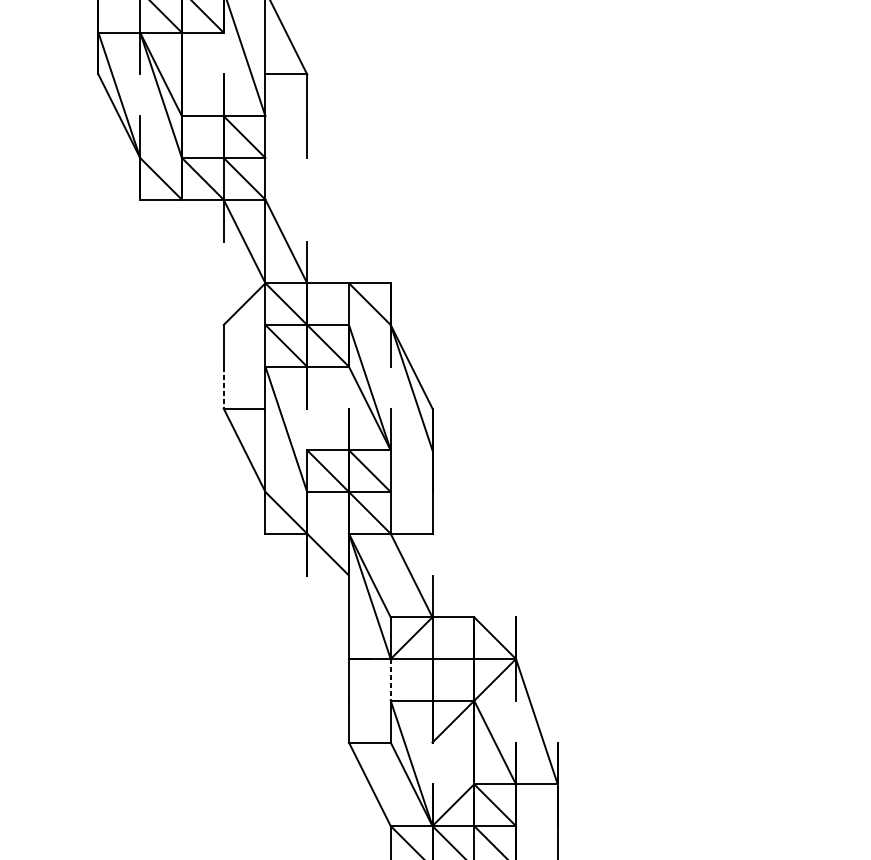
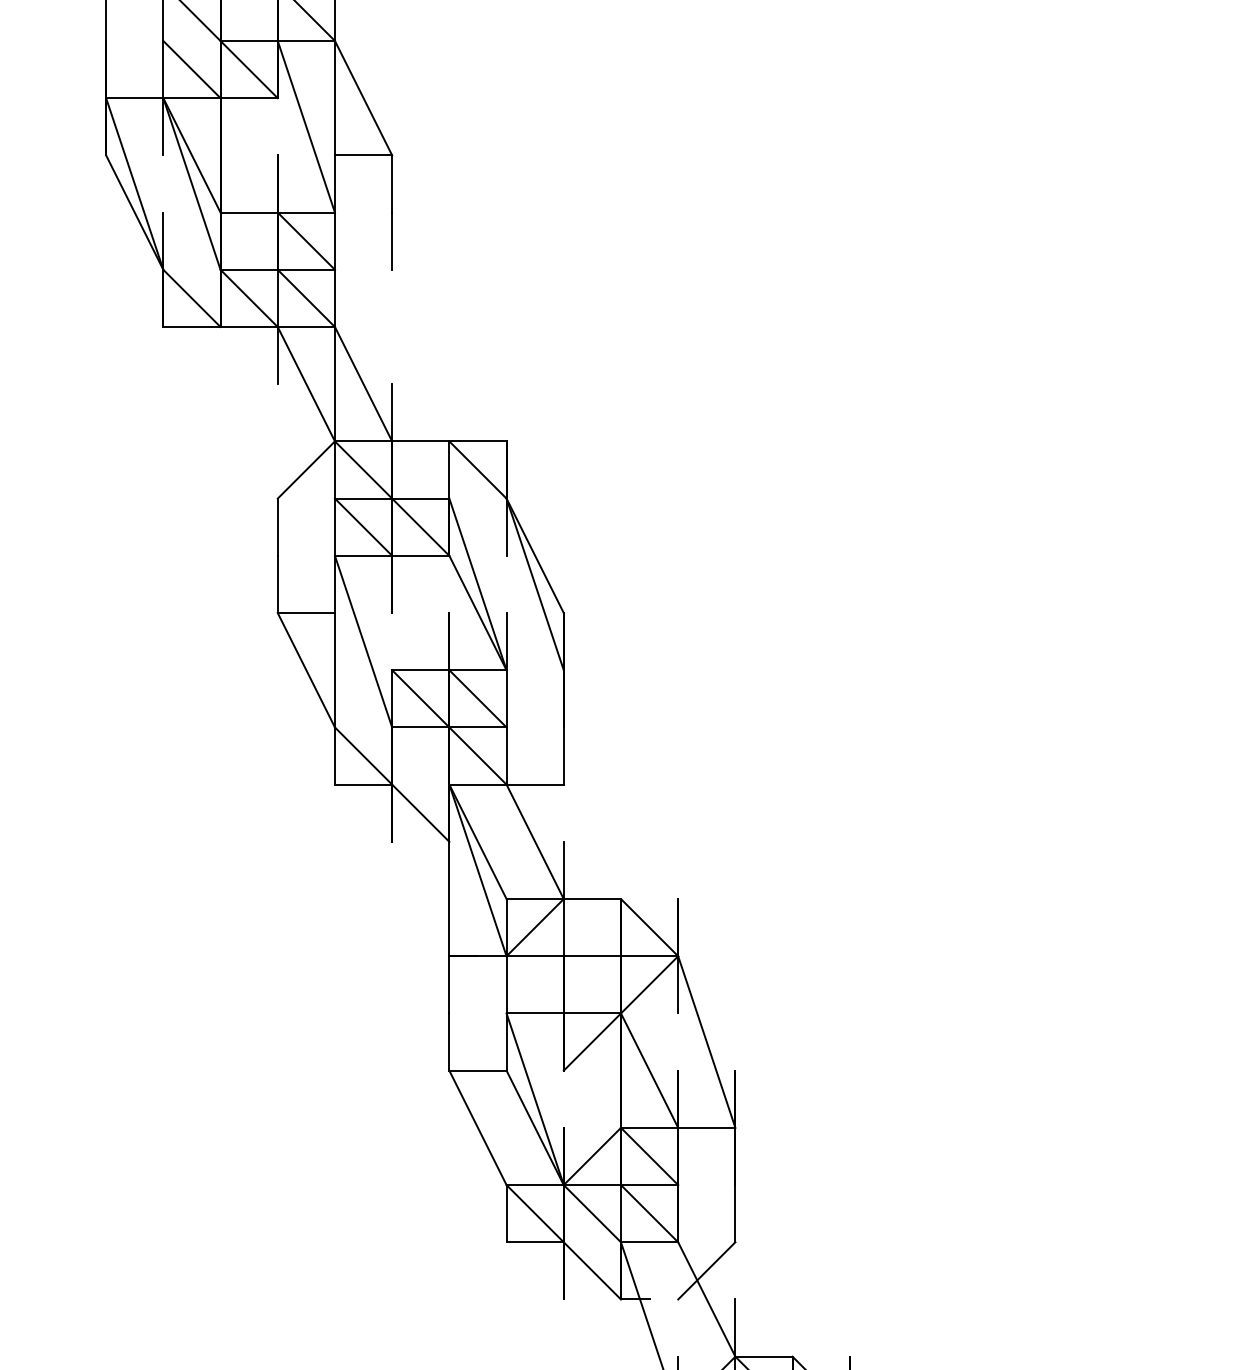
line: (223, 387) -> (277, 584), dashed -> solid
line: (390, 679) -> (506, 984), dashed -> solid

